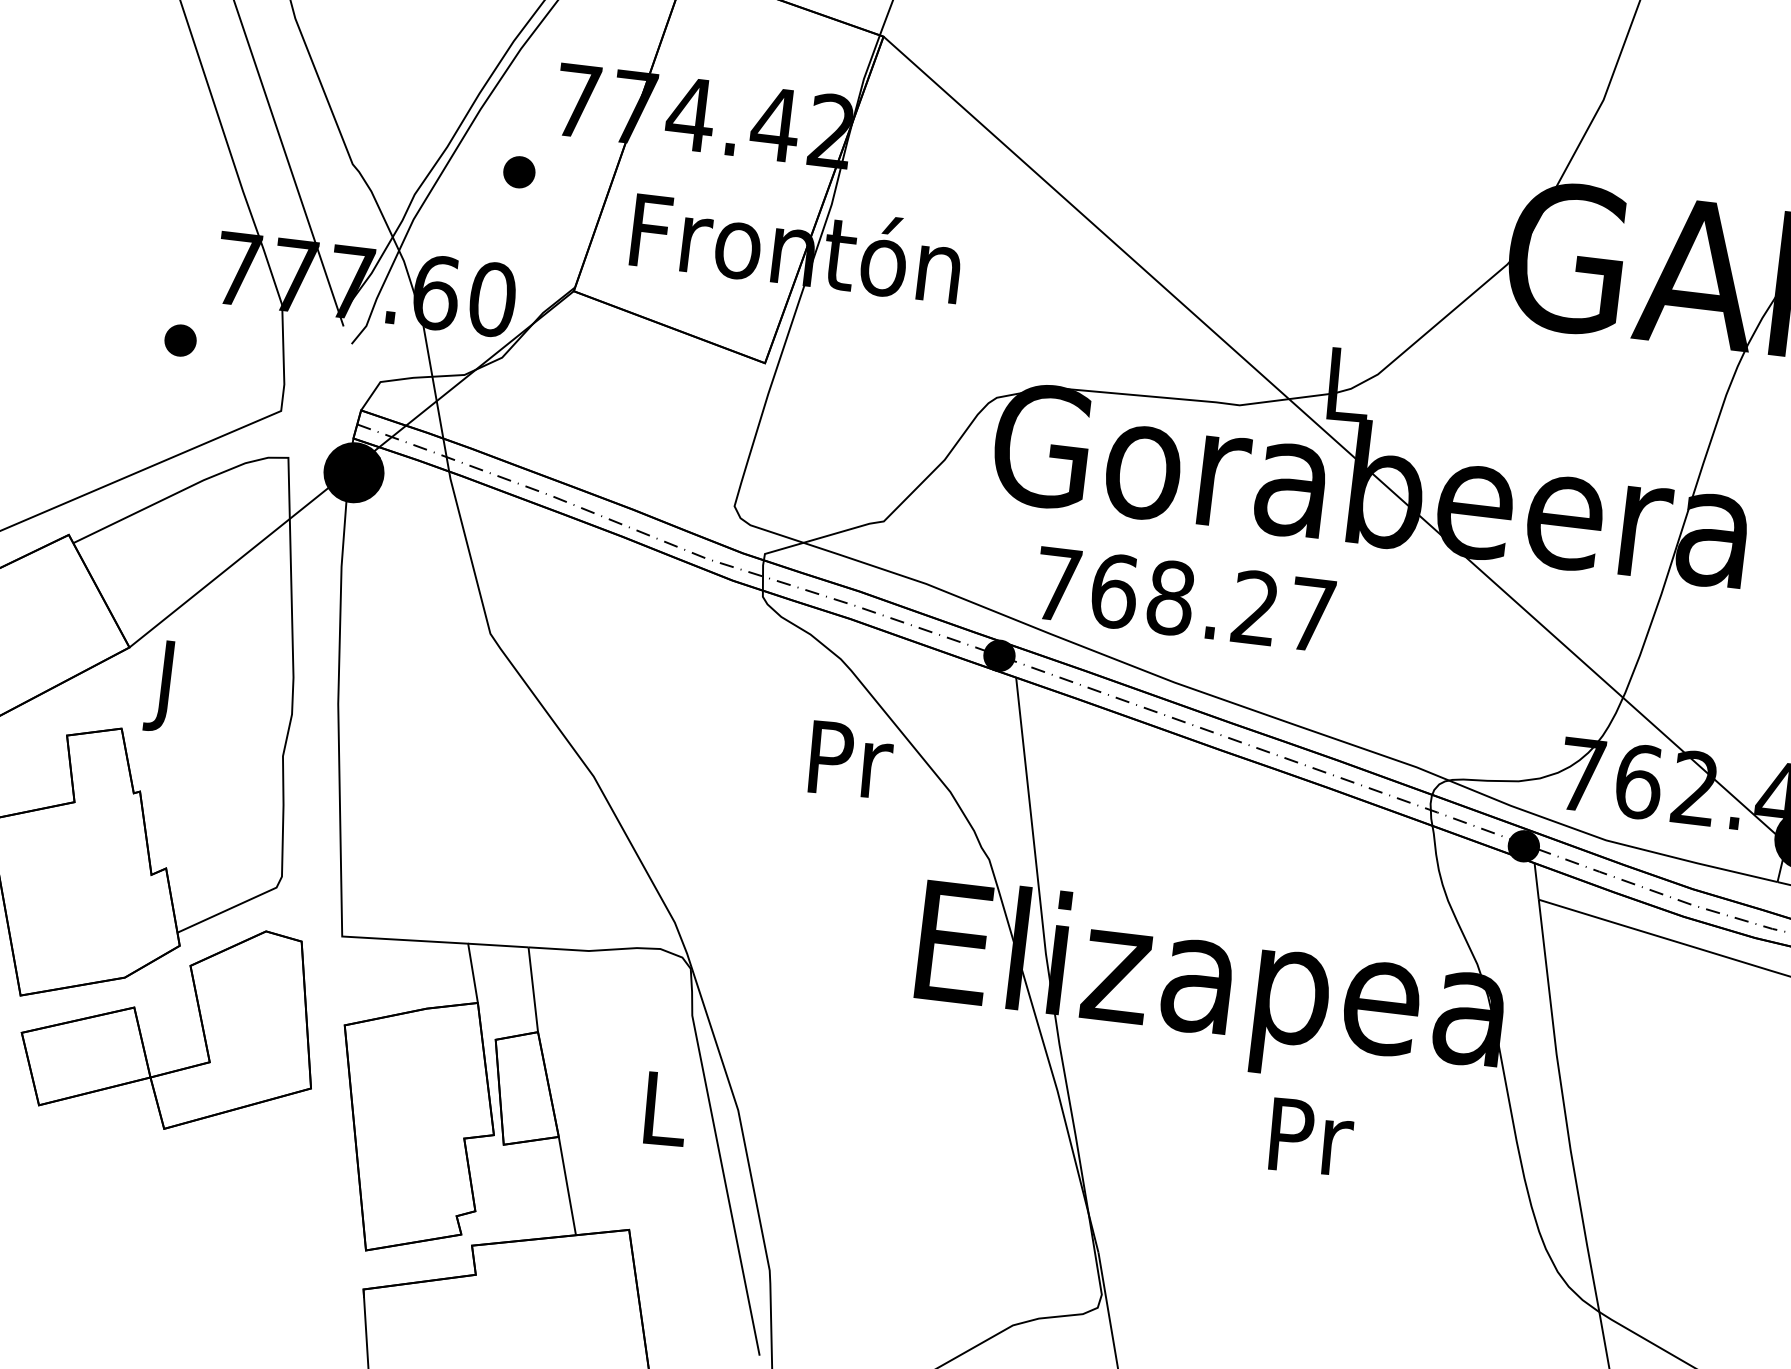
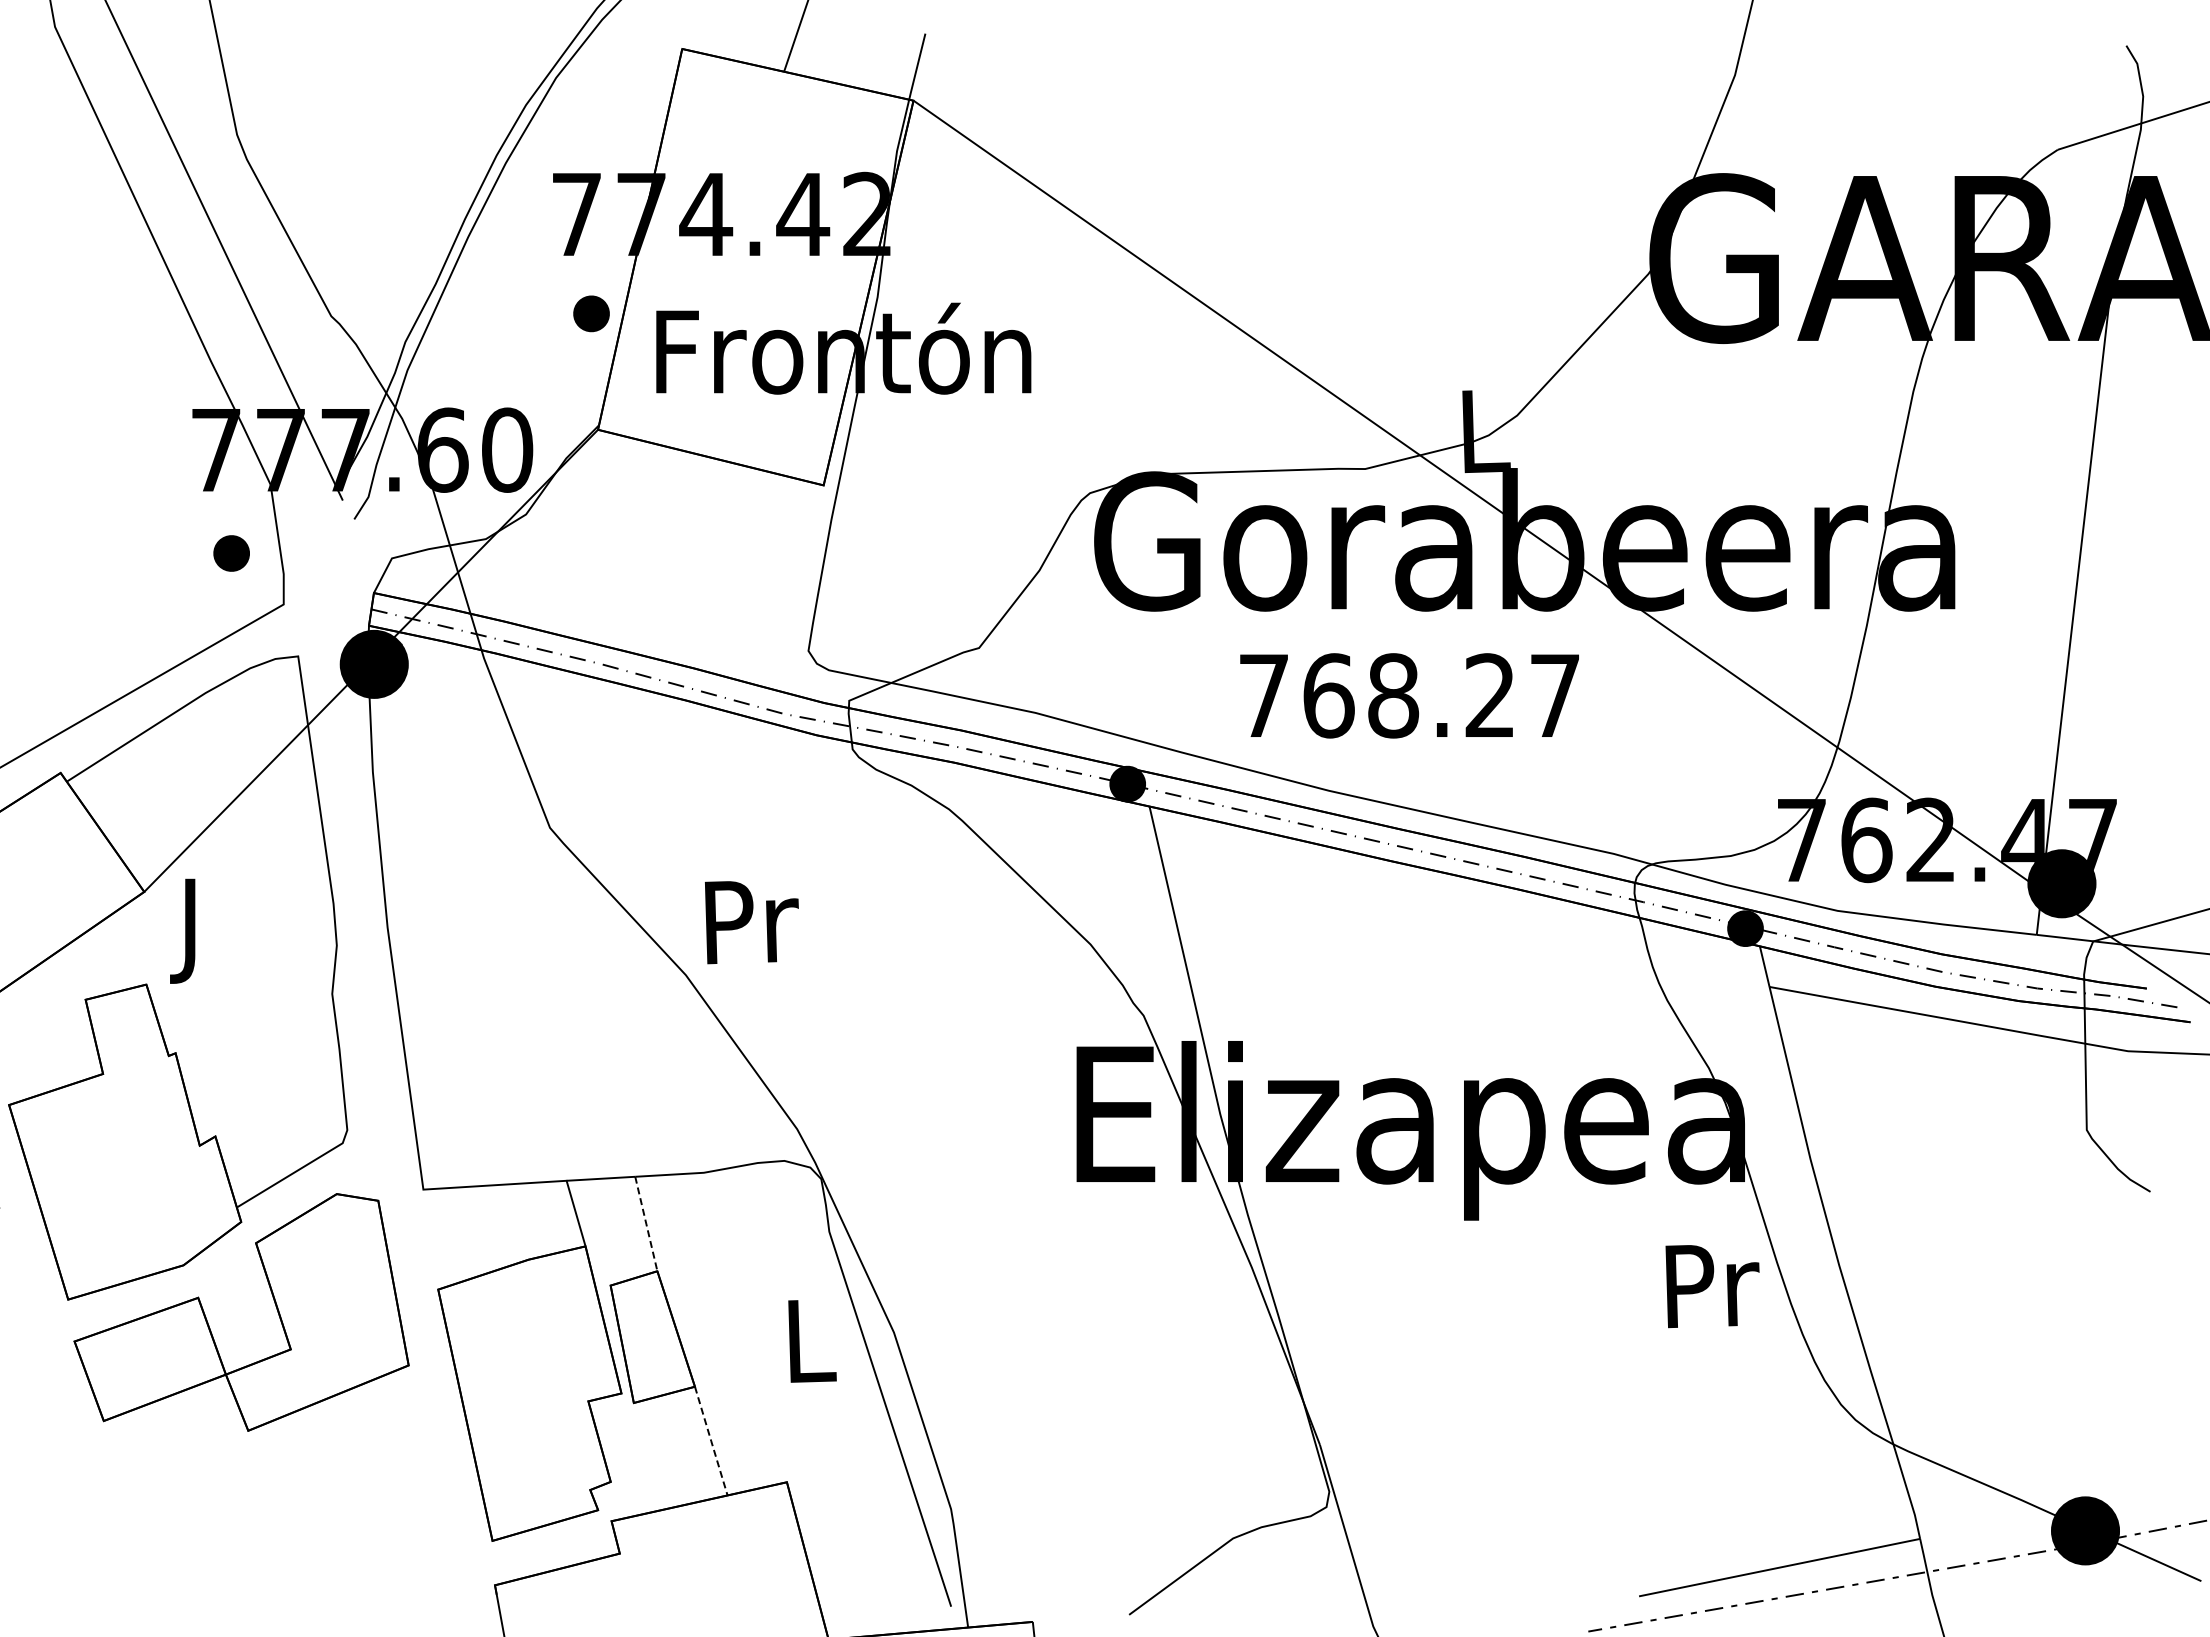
part: (519, 171) -> (591, 313), moved
part: (180, 340) -> (231, 553), moved
text: (1184, 599) -> (1409, 695), moved
text: (850, 760) -> (751, 922), moved
line: (533, 990) -> (646, 1224), solid -> dashed
text: (1311, 1137) -> (1712, 1286), moved
line: (567, 1186) -> (711, 1441), solid -> dashed

